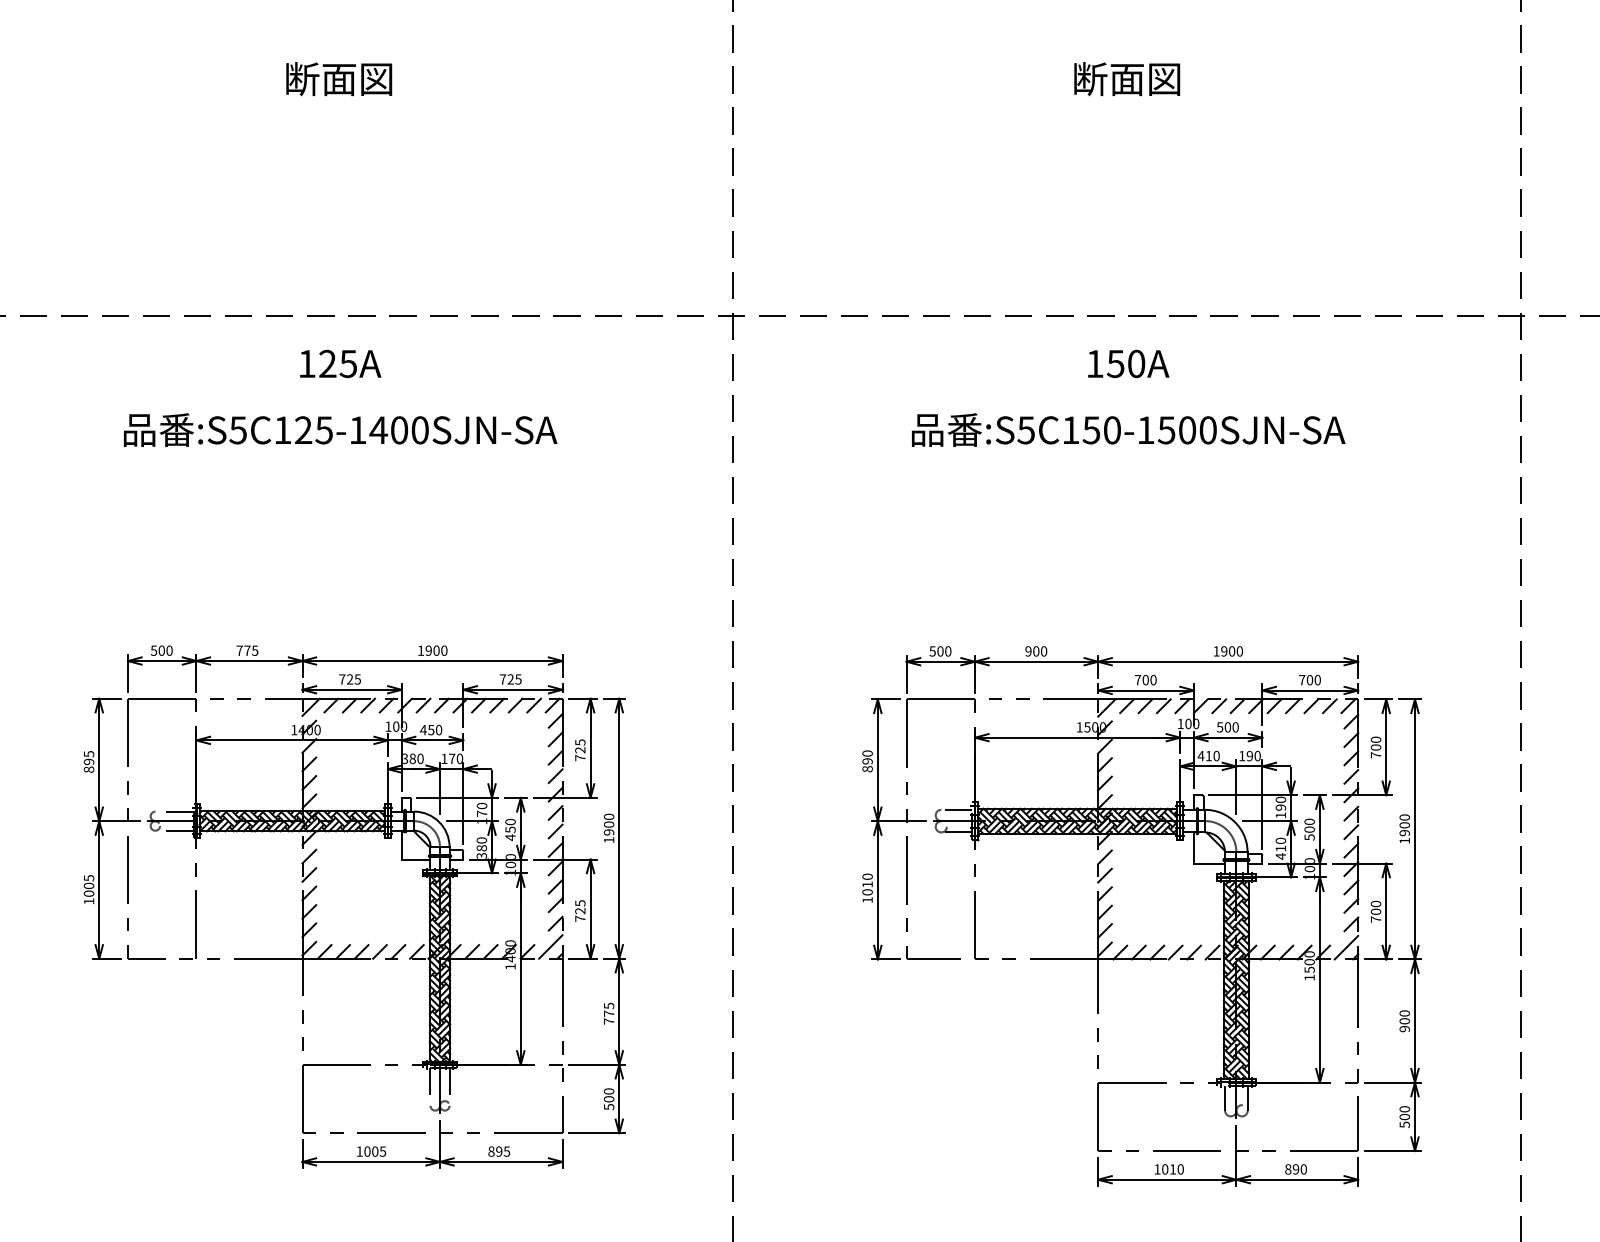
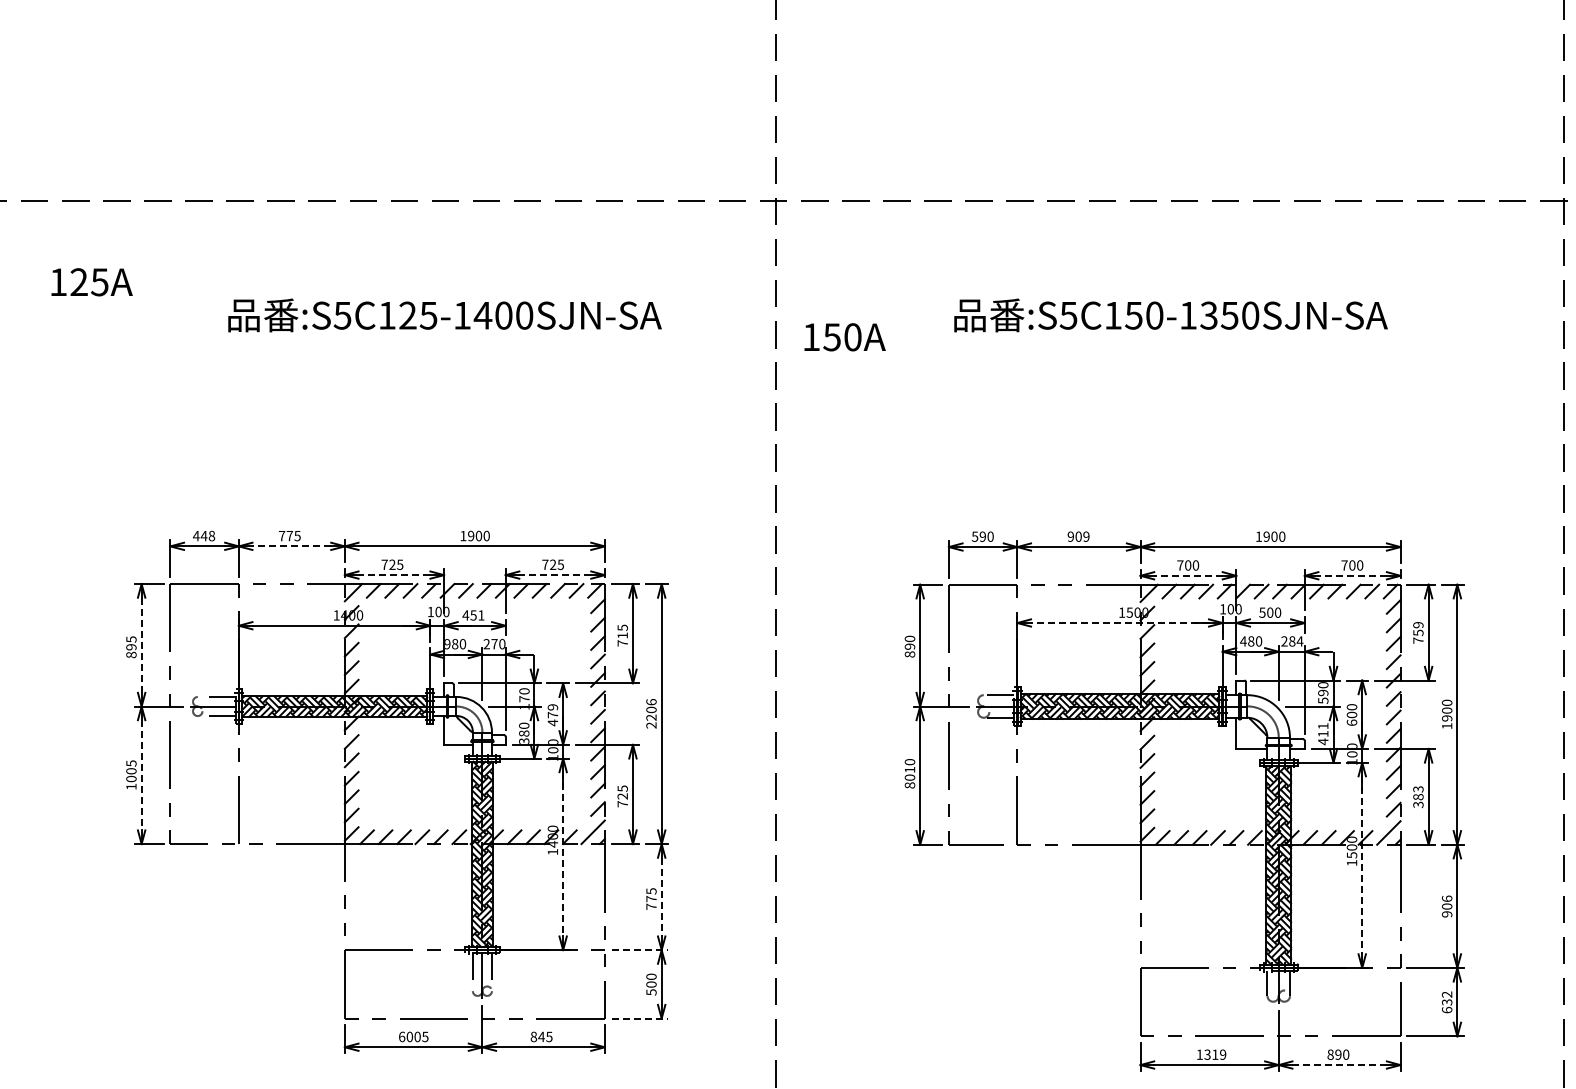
text: (340, 363) -> (91, 281), moved
text: (1128, 363) -> (844, 336), moved
text: (340, 429) -> (444, 314), moved
text: (1177, 430) -> (1219, 315), :S5C150-1500SJN-SA -> :S5C150-1350SJN-SA
text: (161, 650) -> (203, 535), 500 -> 448
text: (940, 651) -> (982, 536), 500 -> 590
text: (1043, 651) -> (1085, 536), 900 -> 909
line: (248, 661) -> (290, 546), solid -> dashed
line: (352, 689) -> (394, 574), solid -> dashed
line: (512, 689) -> (554, 574), solid -> dashed
line: (1145, 690) -> (1187, 575), solid -> dashed
line: (1309, 690) -> (1351, 575), solid -> dashed
text: (439, 729) -> (481, 614), 450 -> 451
line: (1077, 737) -> (1119, 622), solid -> dashed
text: (1375, 743) -> (1417, 628), 700 -> 759
text: (580, 750) -> (622, 635), 725 -> 715
text: (1208, 755) -> (1250, 640), 410 -> 480
text: (1250, 755) -> (1292, 640), 190 -> 284
text: (405, 758) -> (447, 643), 380 -> 980
text: (444, 758) -> (486, 643), 170 -> 270
line: (99, 759) -> (141, 644), solid -> dashed
text: (1280, 815) -> (1322, 700), 190 -> 590
text: (510, 825) -> (552, 710), 450 -> 479
text: (608, 828) -> (650, 713), 1900 -> 2206
text: (1309, 837) -> (1351, 722), 500 -> 600
text: (1280, 840) -> (1322, 725), 410 -> 411
line: (99, 890) -> (141, 775), solid -> dashed
text: (867, 899) -> (909, 784), 1010 -> 8010
text: (1375, 911) -> (1417, 796), 700 -> 383
line: (520, 969) -> (562, 854), solid -> dashed
line: (1319, 979) -> (1361, 864), solid -> dashed
line: (619, 1012) -> (661, 897), solid -> dashed
text: (1404, 1013) -> (1446, 898), 900 -> 906
line: (597, 1064) -> (639, 949), solid -> dashed
text: (1404, 1117) -> (1446, 1002), 500 -> 632
line: (597, 1133) -> (639, 1018), solid -> dashed
text: (359, 1151) -> (401, 1036), 1005 -> 6005
text: (498, 1151) -> (540, 1036), 895 -> 845
text: (1172, 1169) -> (1214, 1054), 1010 -> 1319
line: (1297, 1179) -> (1339, 1064), solid -> dashed

